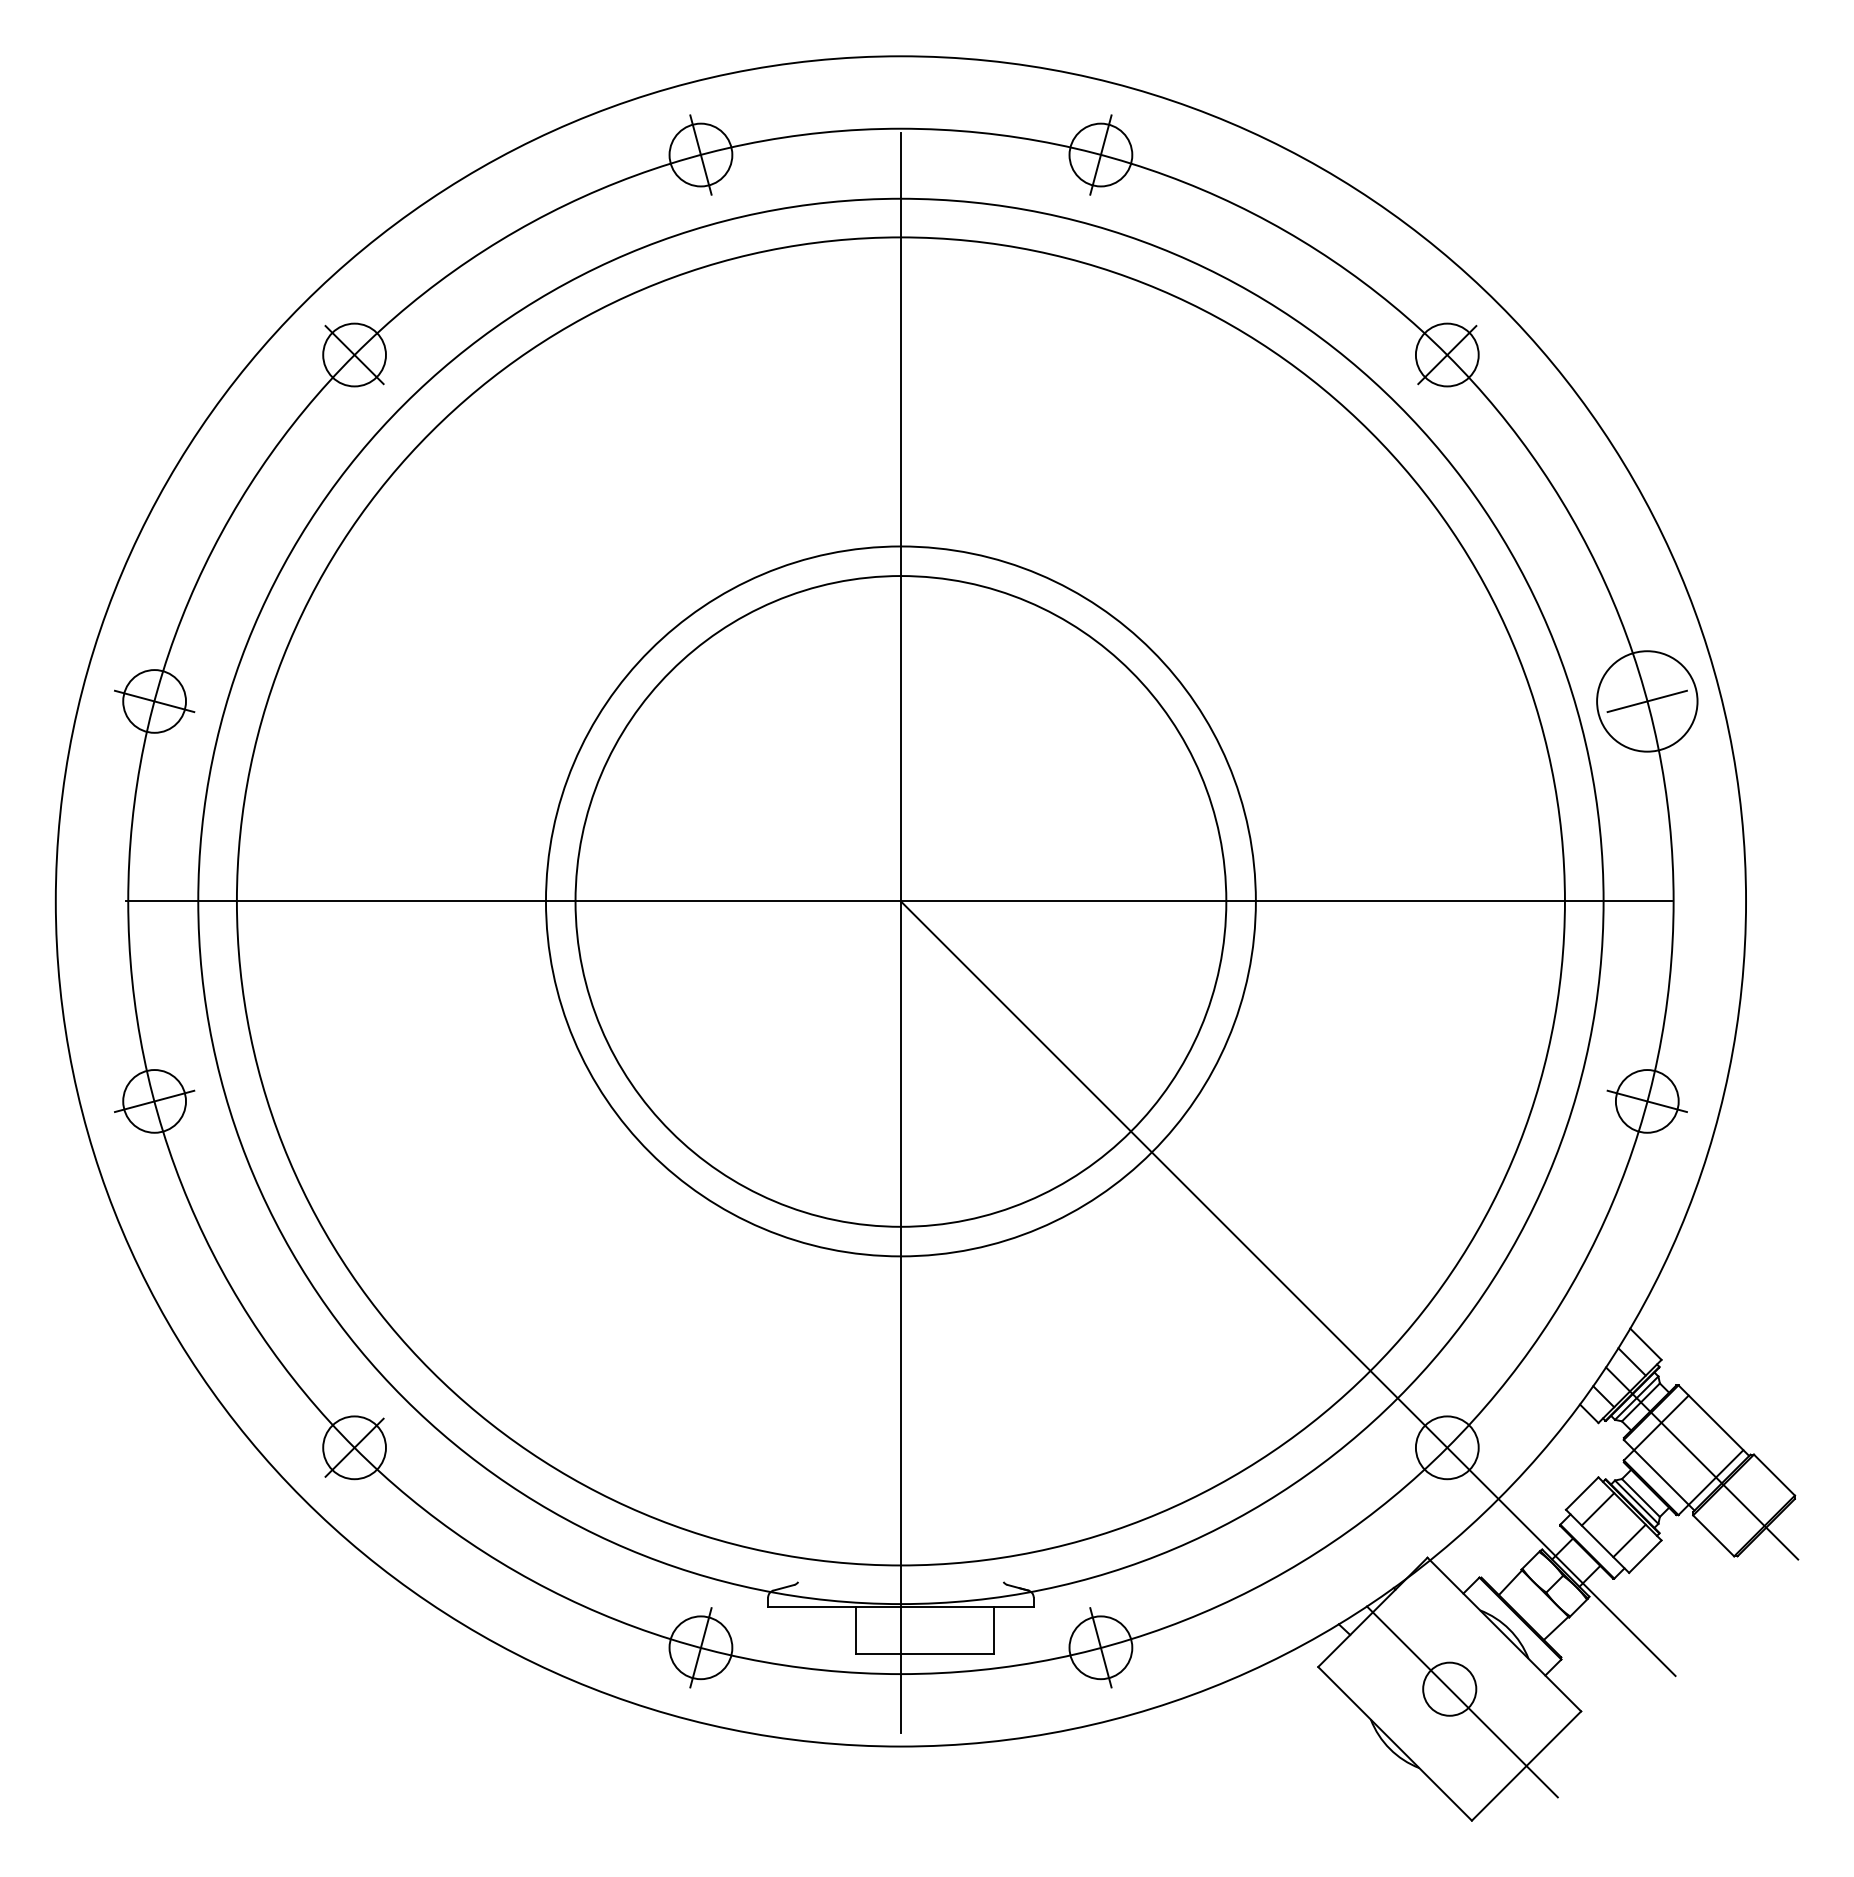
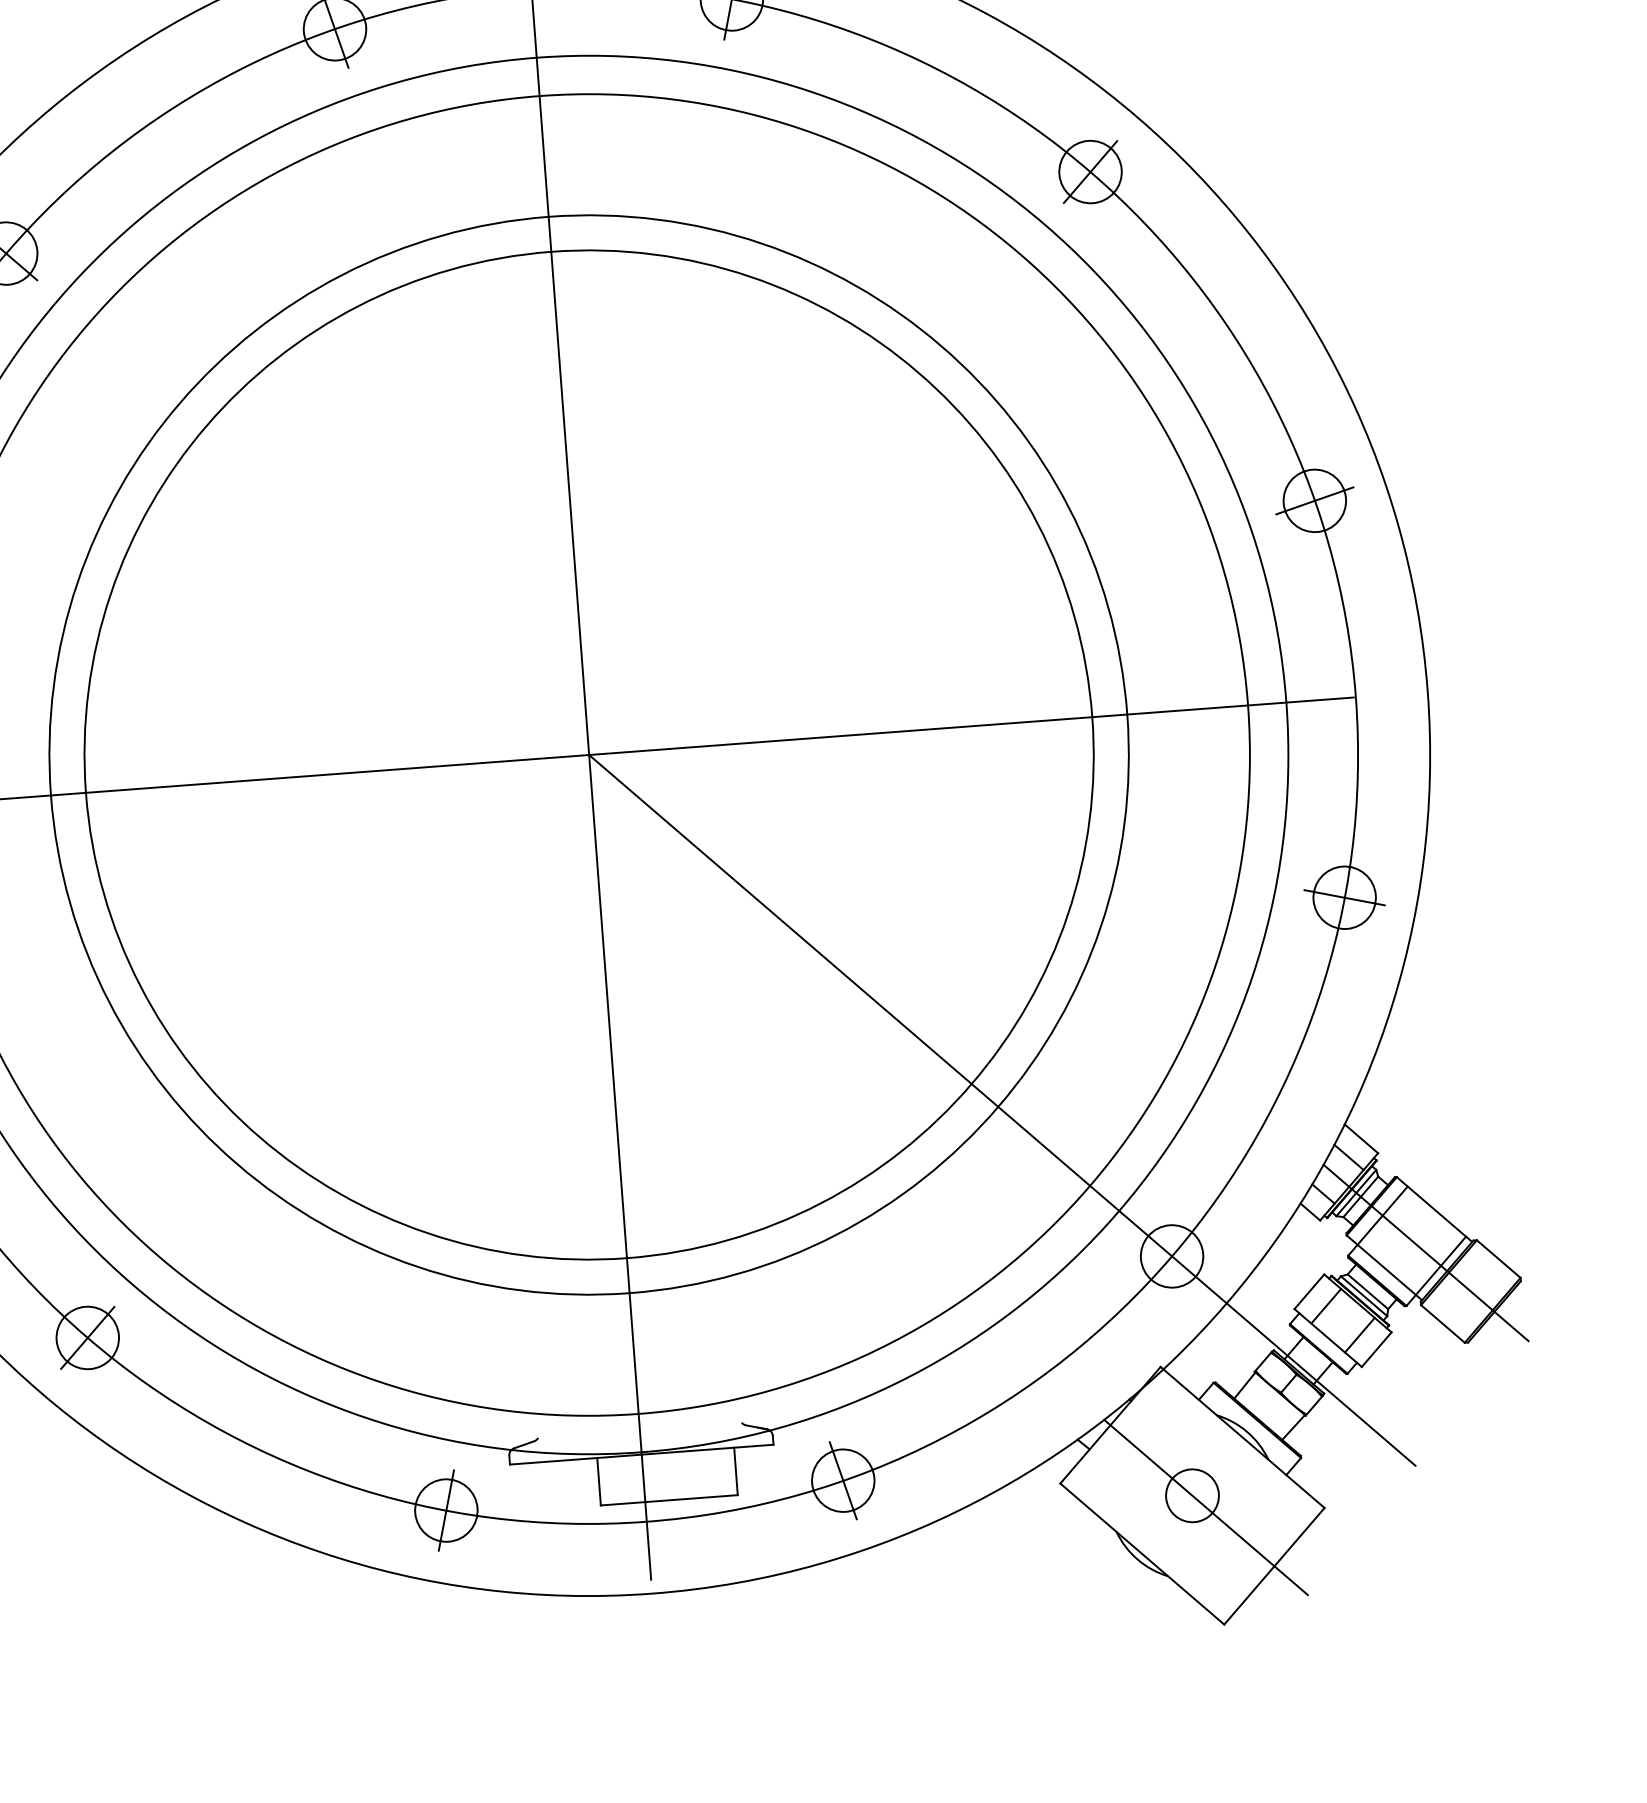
circle: (1646, 701) -> (1314, 500), size x0.62
circle: (900, 901) -> (588, 755), size x1.43
circle: (900, 901) -> (588, 755), size x1.67

